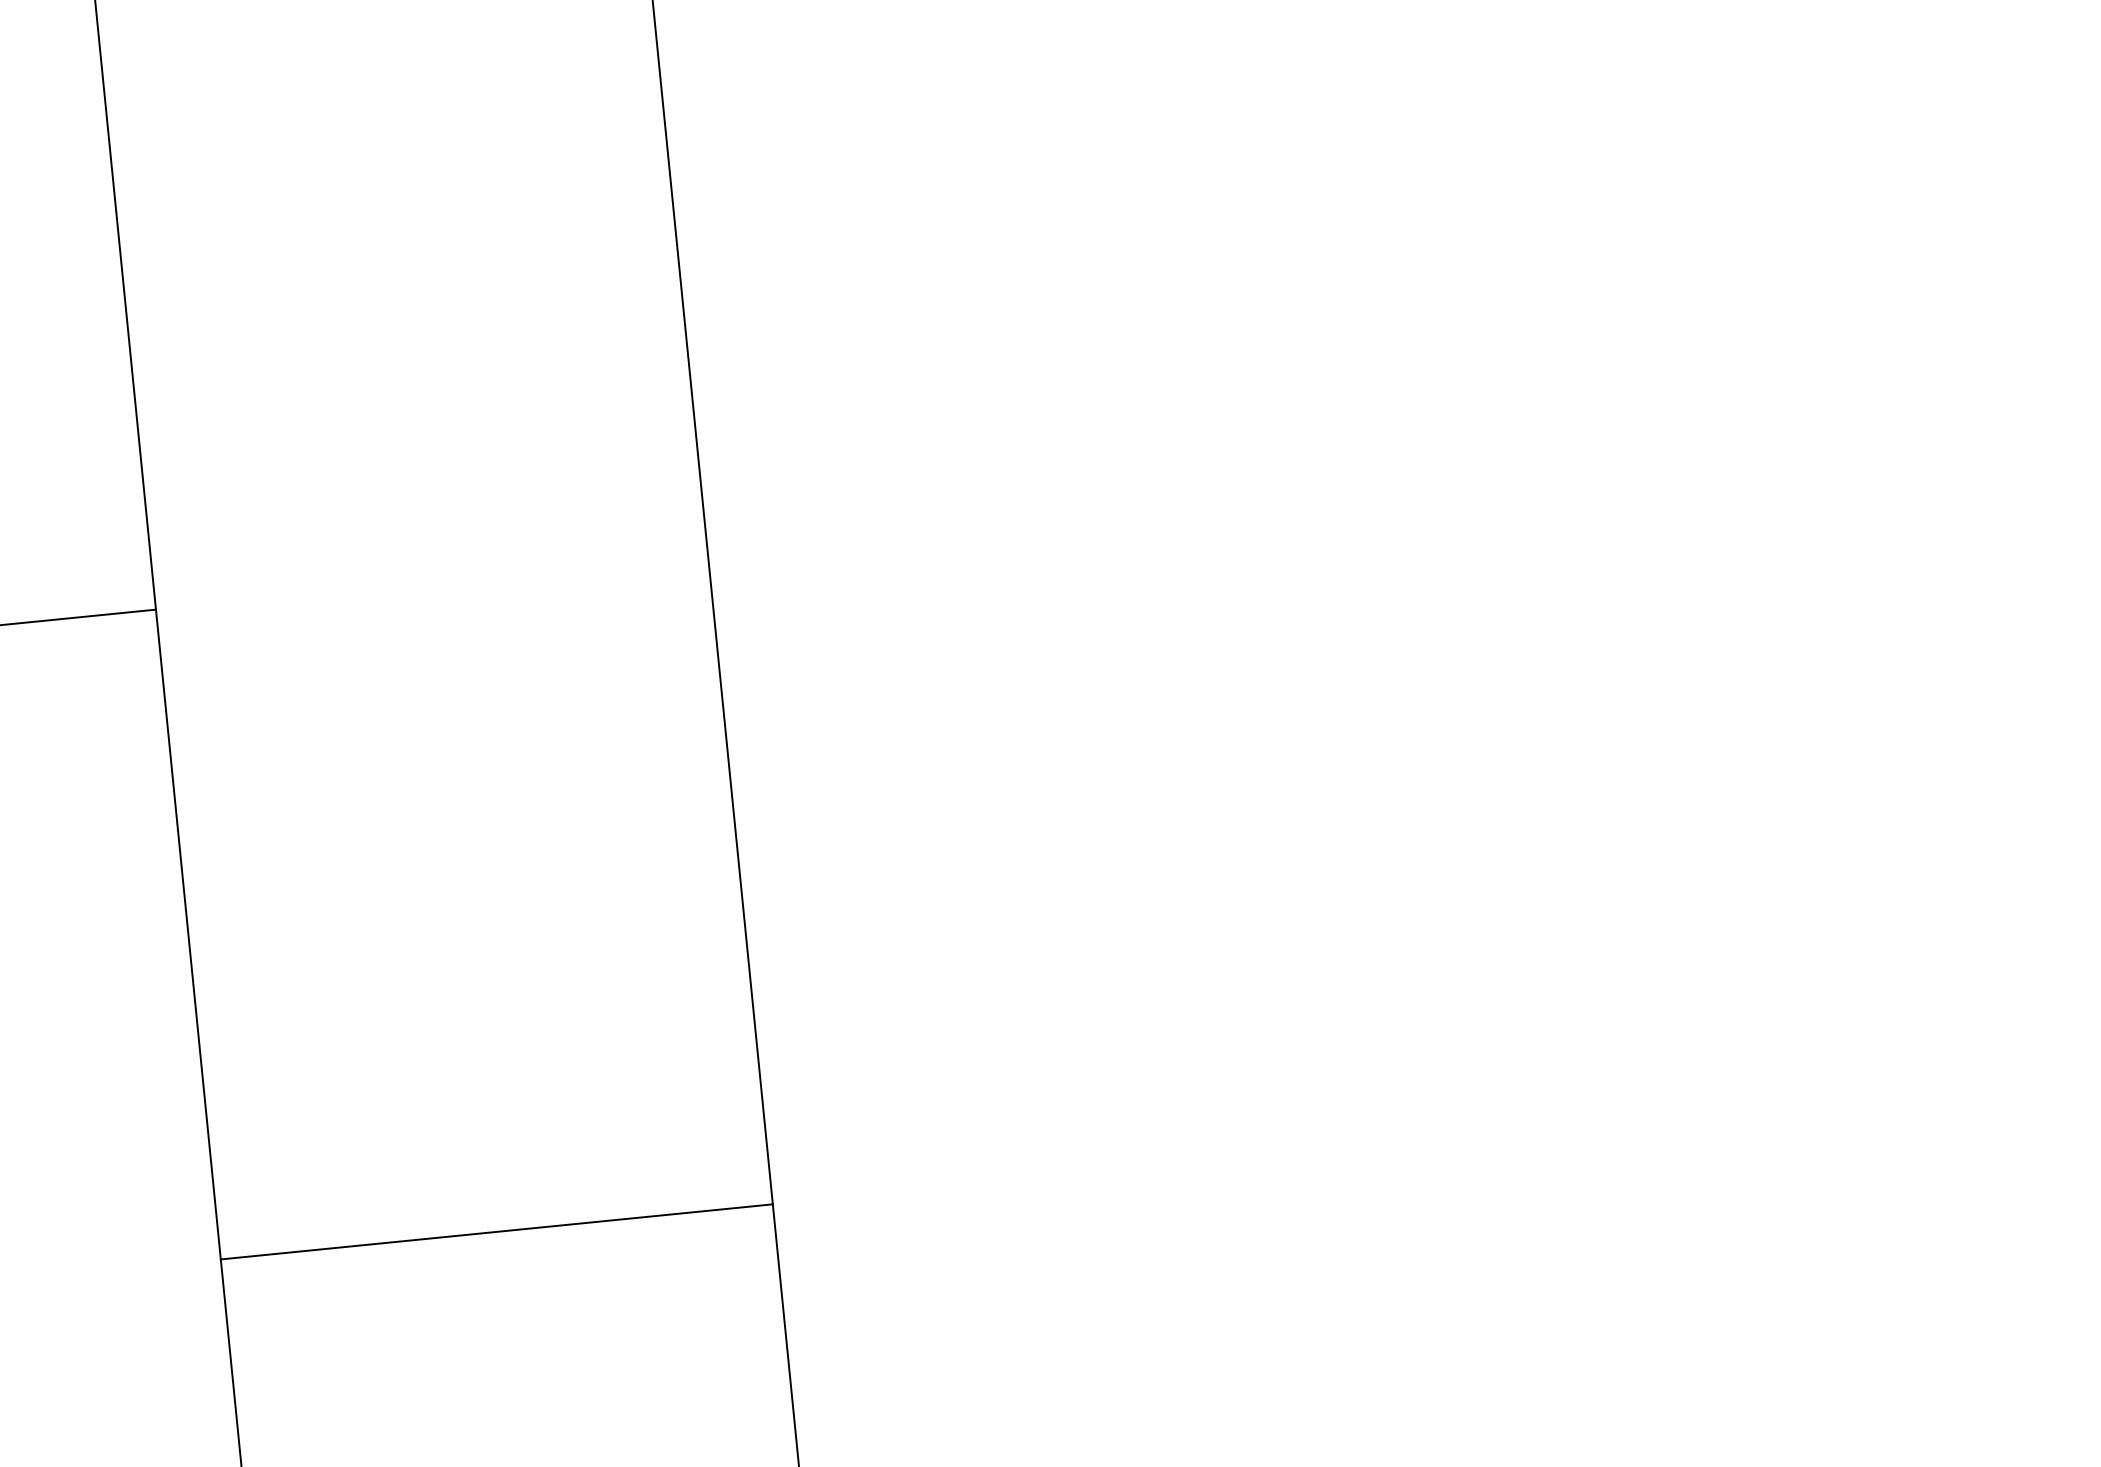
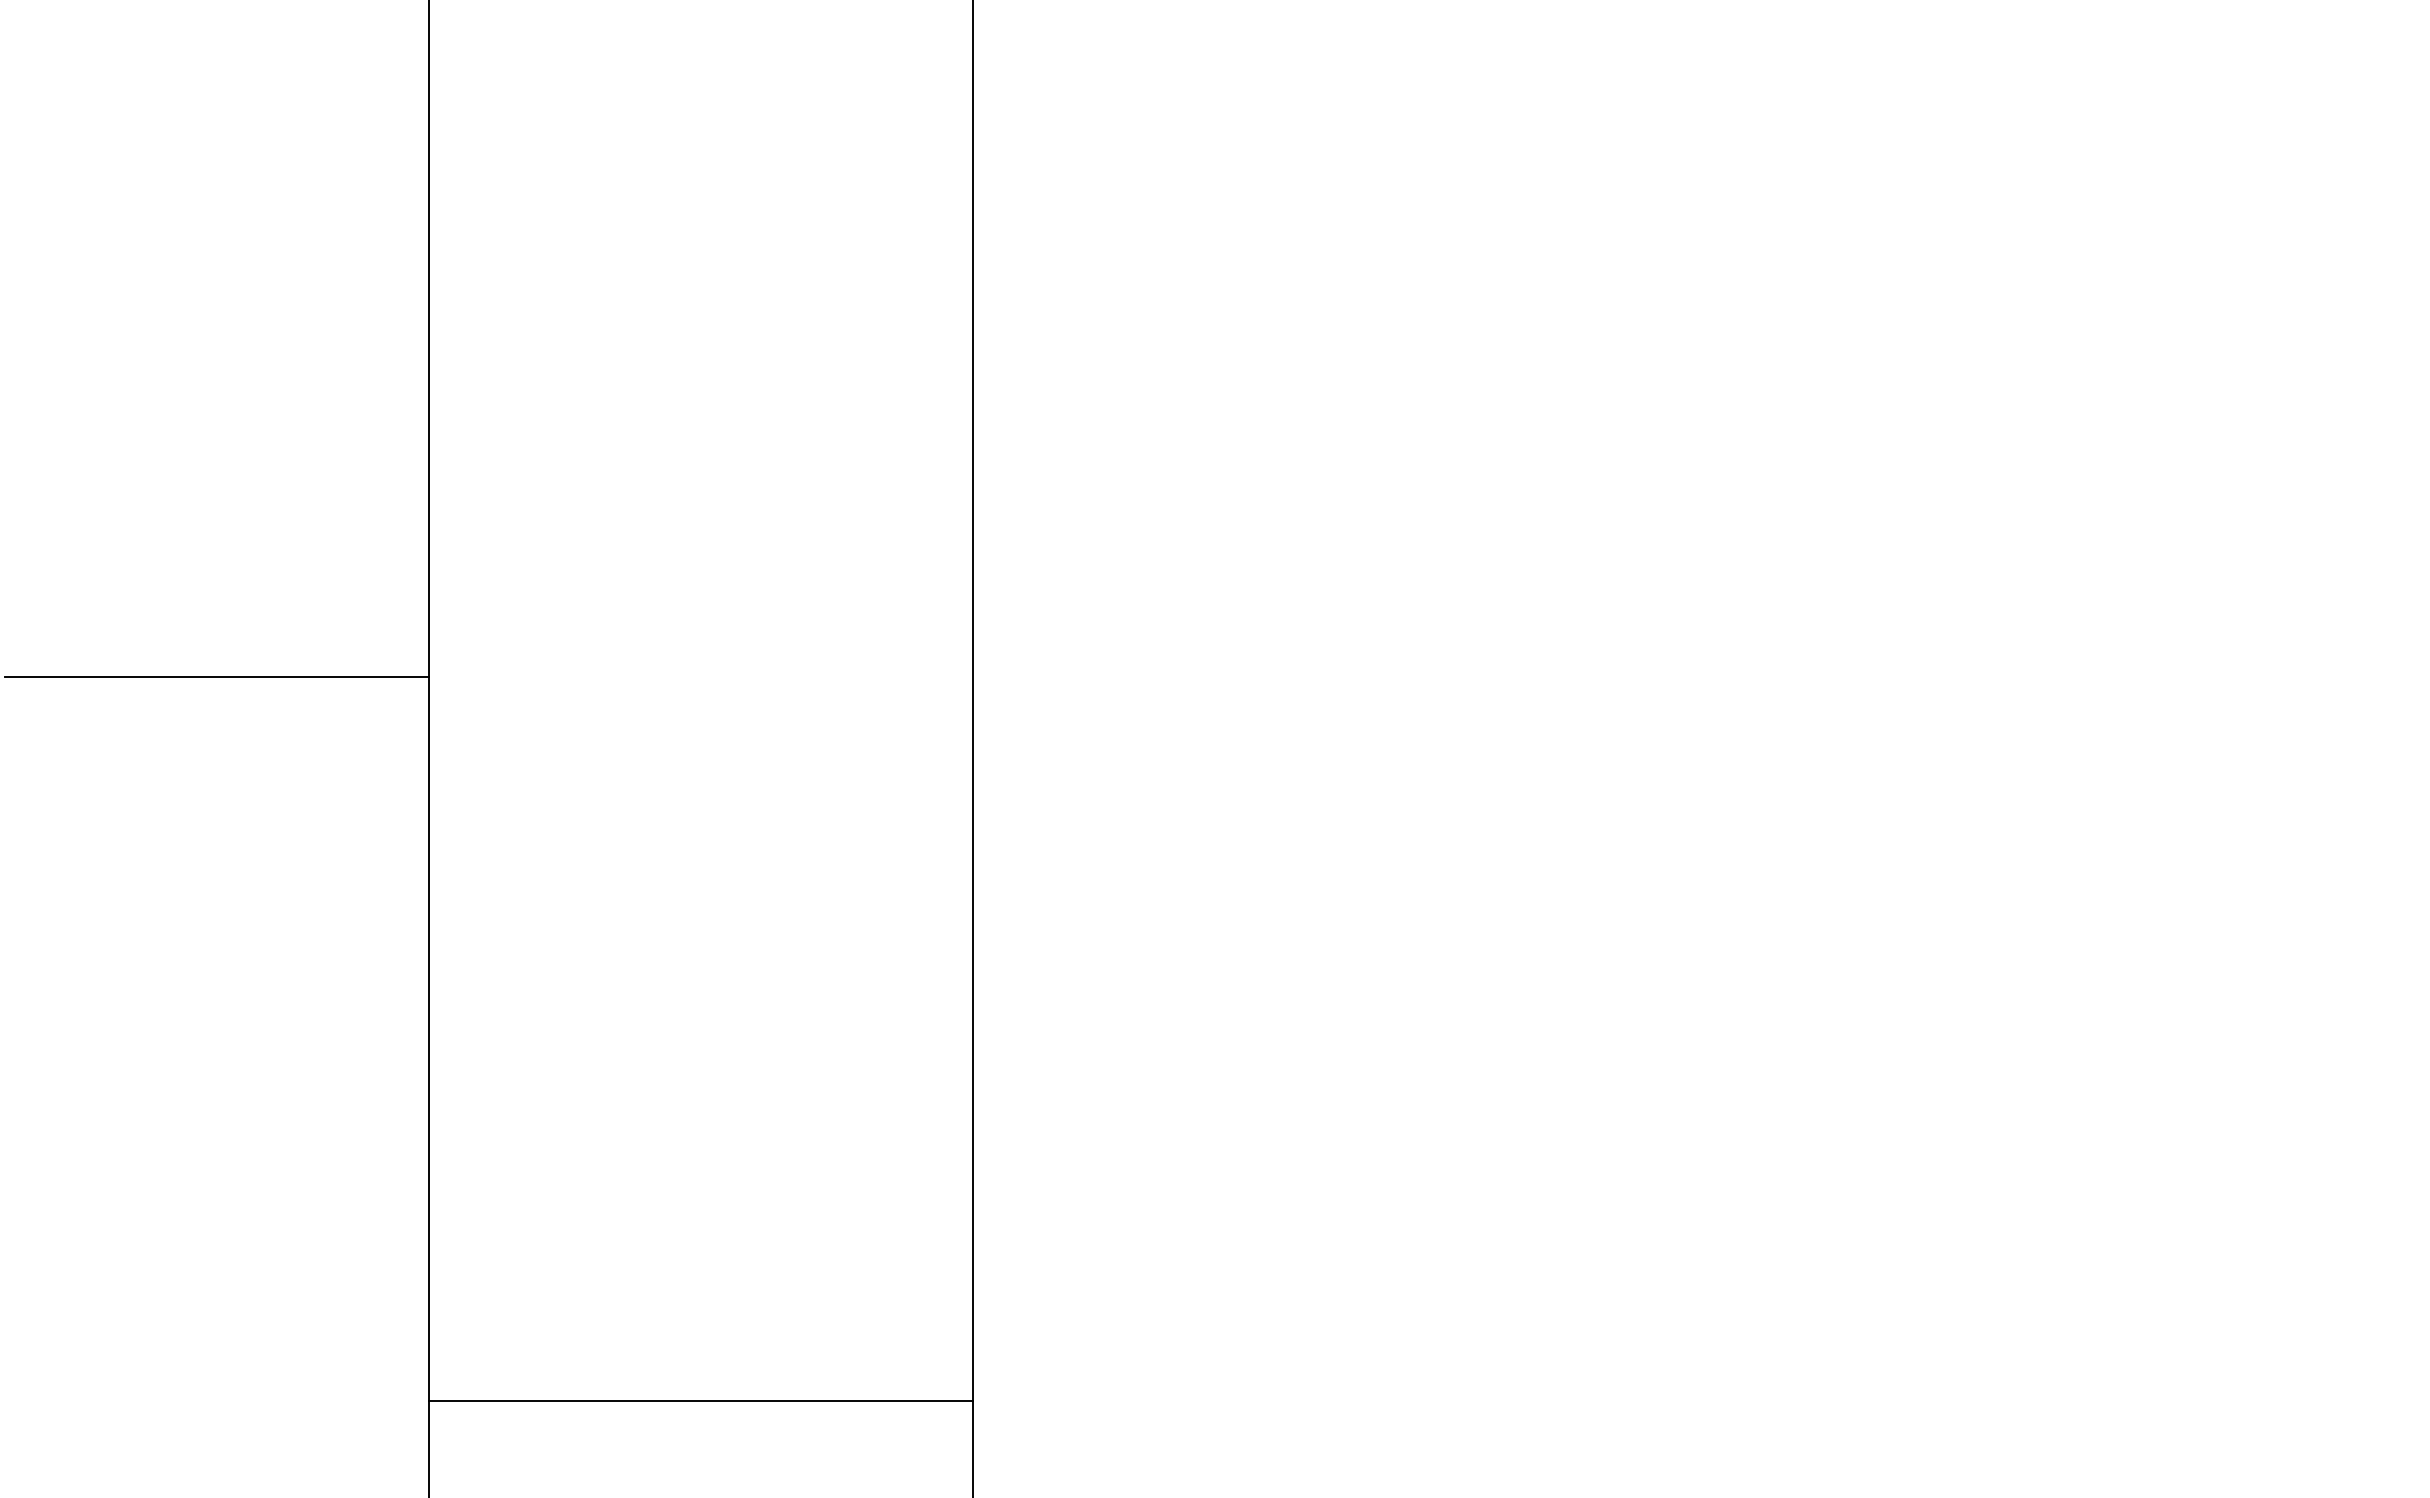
line: (496, 1231) -> (700, 1401), moved

